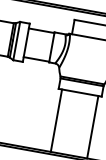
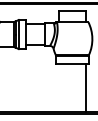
line: (56, 120) -> (58, 87), removed

